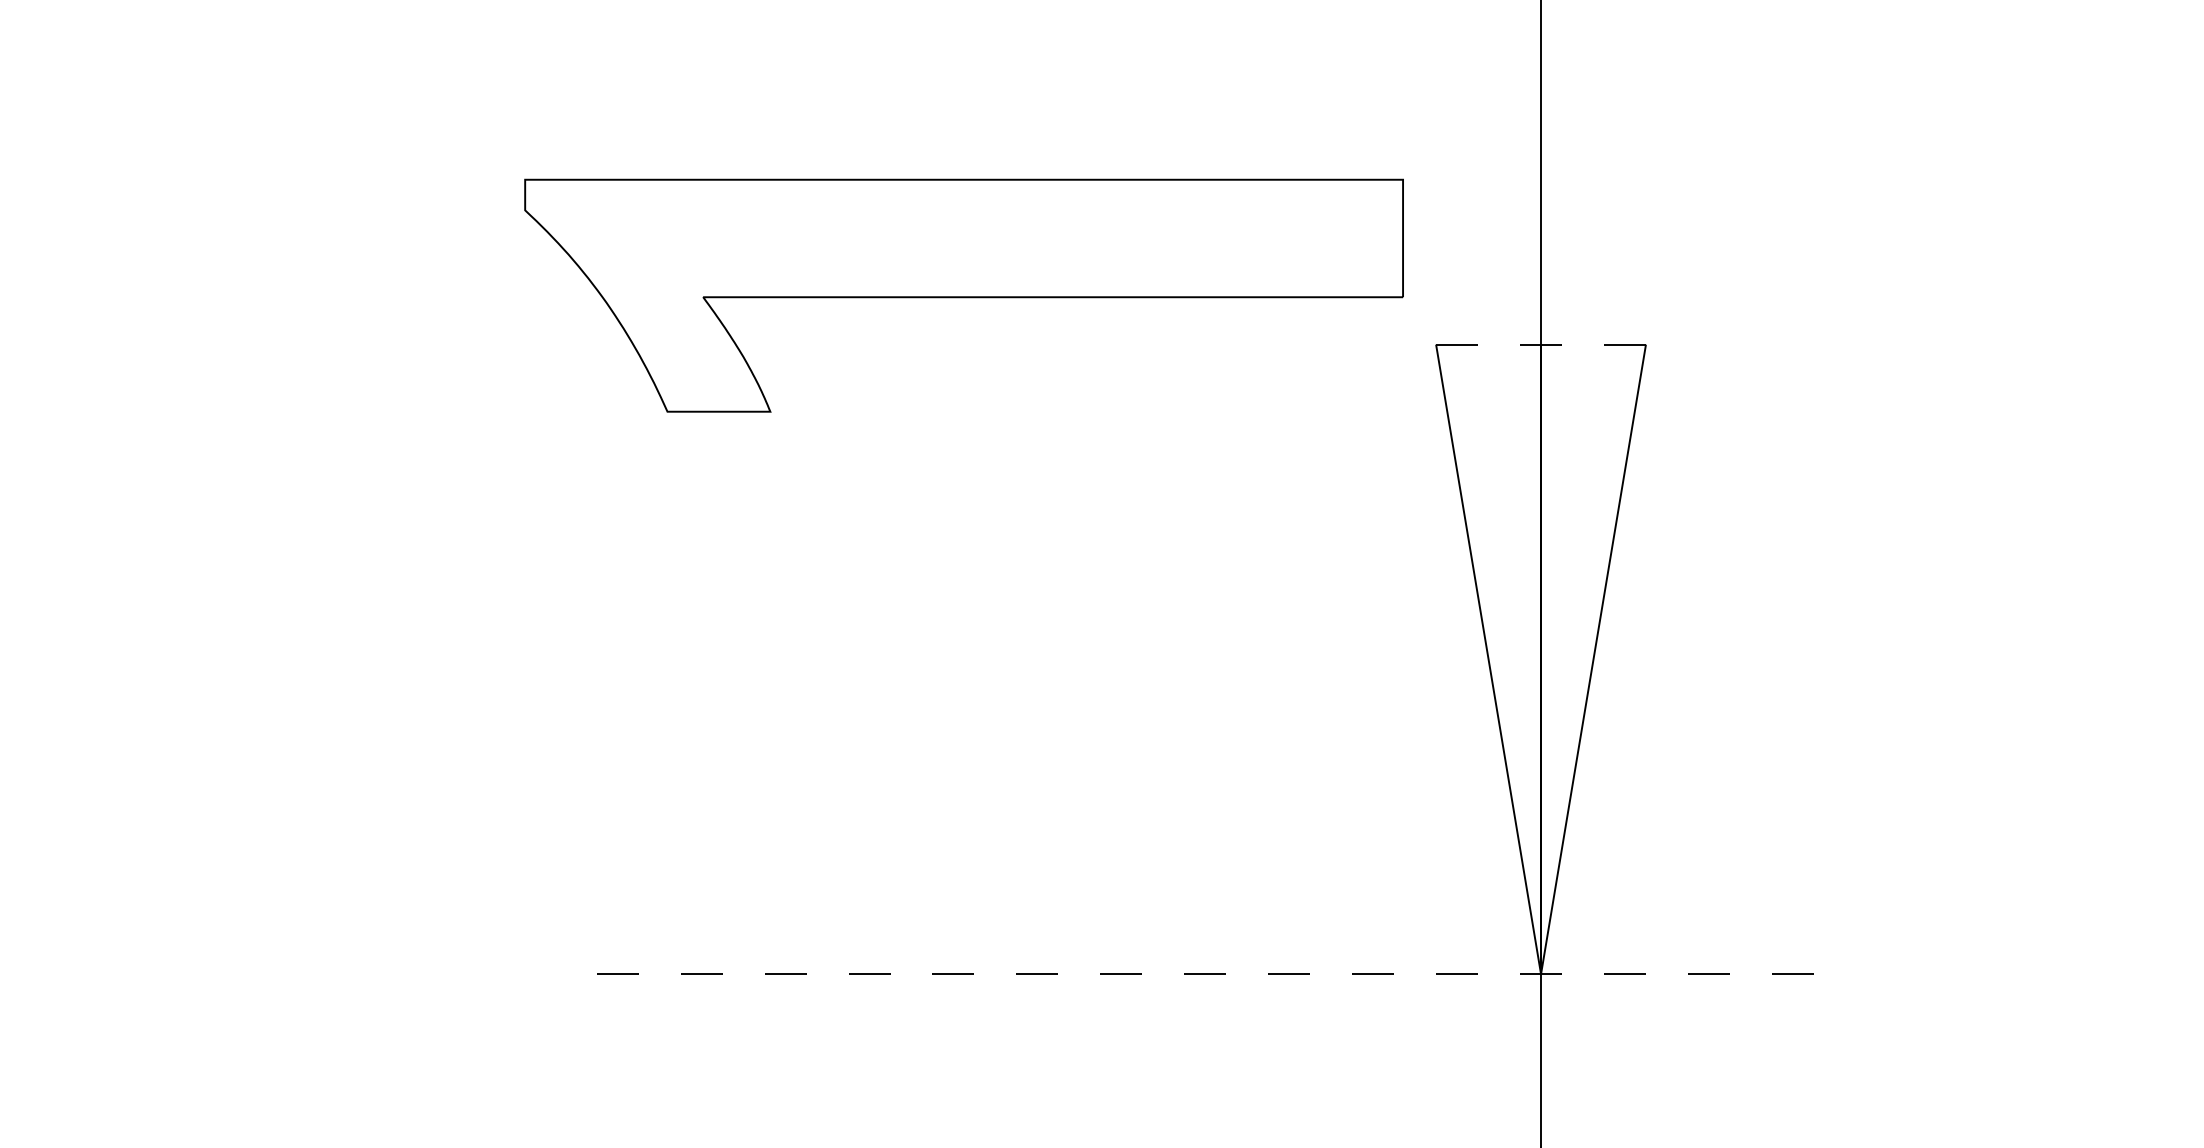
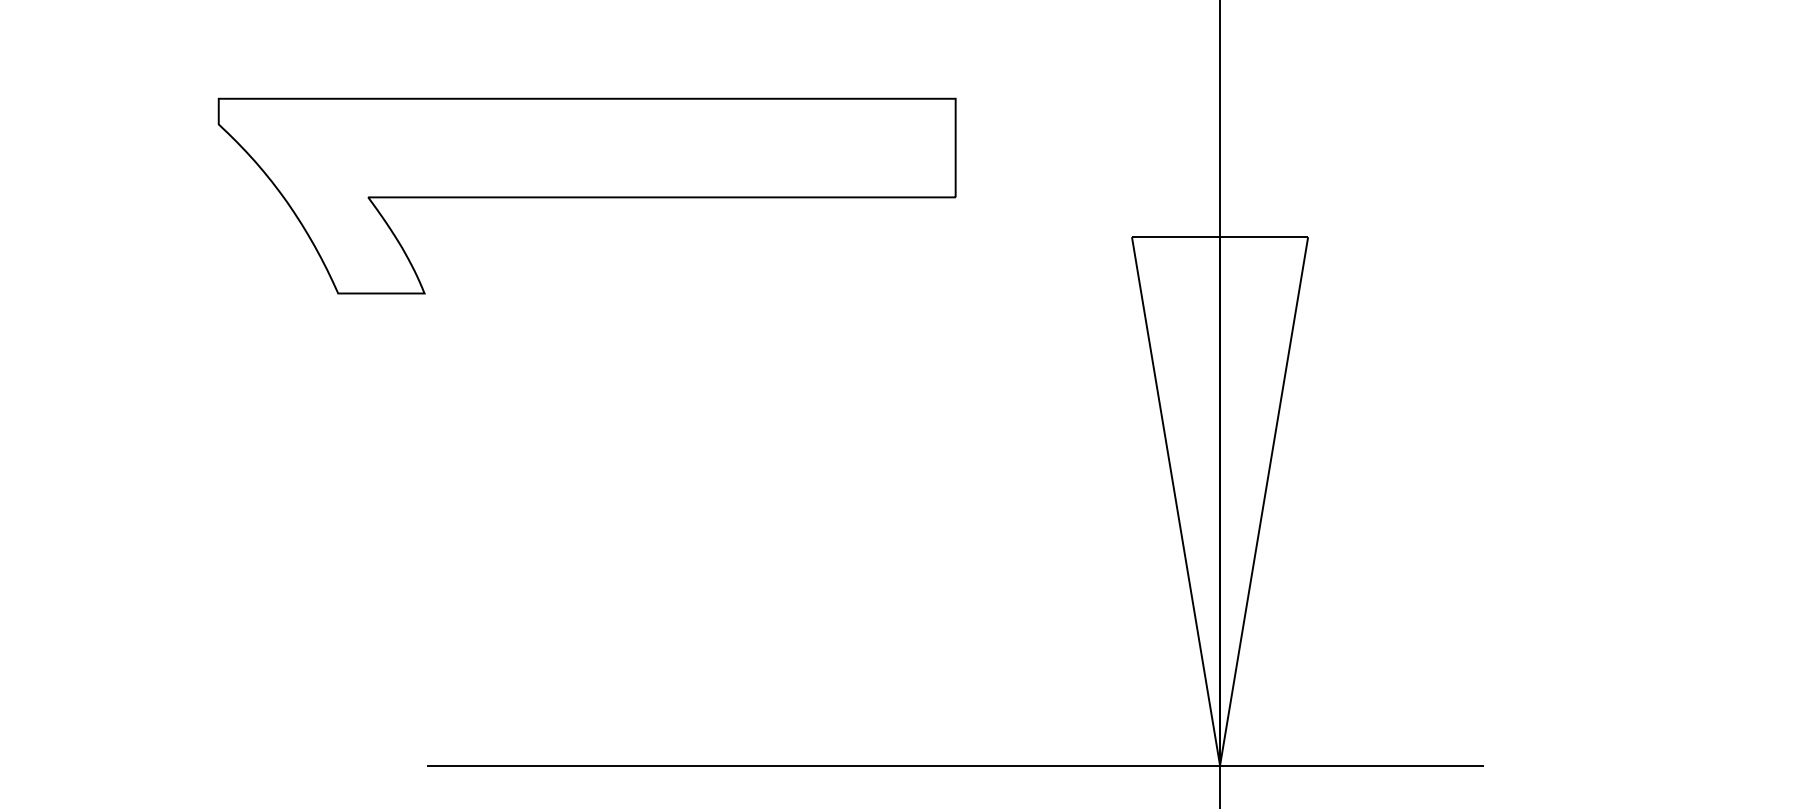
part: (963, 295) -> (586, 195), moved
line: (1541, 344) -> (1220, 237), dashed -> solid
line: (1226, 974) -> (956, 765), dashed -> solid

